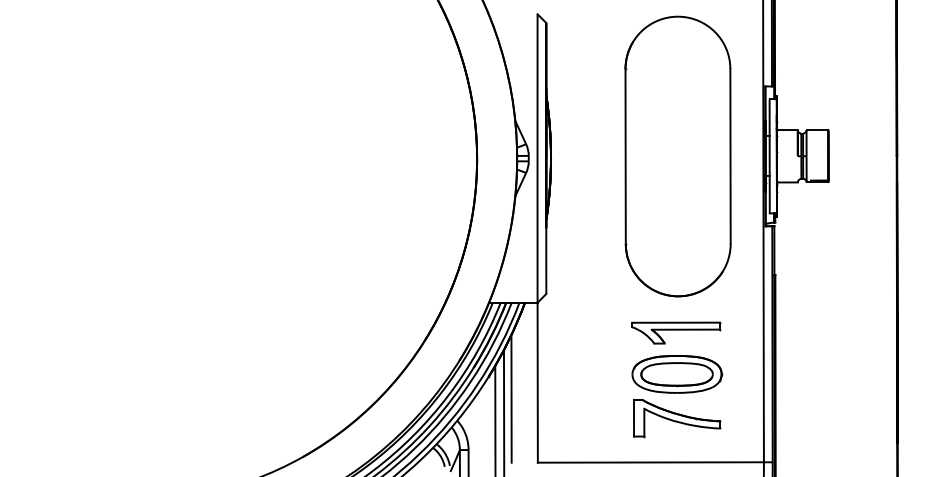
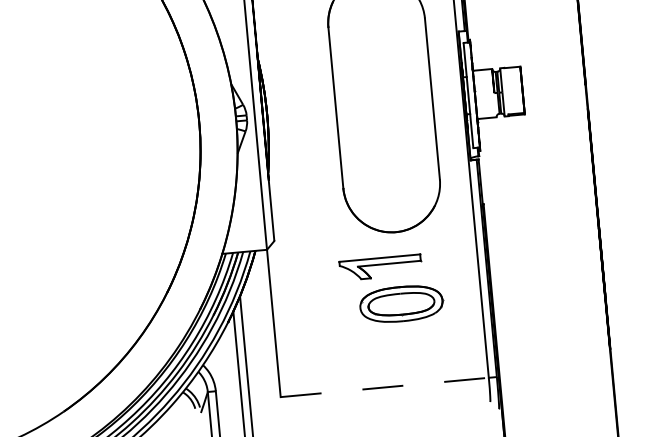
part: (676, 332) -> (380, 267), moved
line: (511, 398) -> (251, 340), removed
part: (677, 418) -> (405, 344), removed
line: (651, 462) -> (385, 387), solid -> dashed

